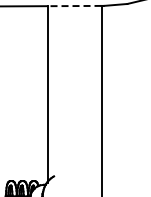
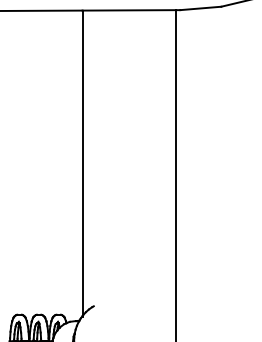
line: (74, 6) -> (129, 11), dashed -> solid

